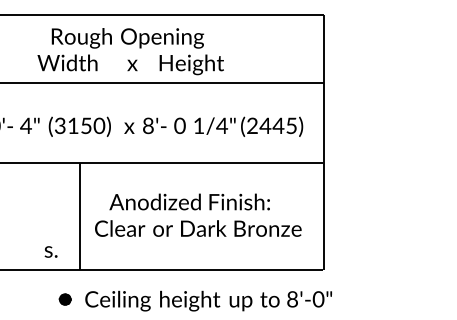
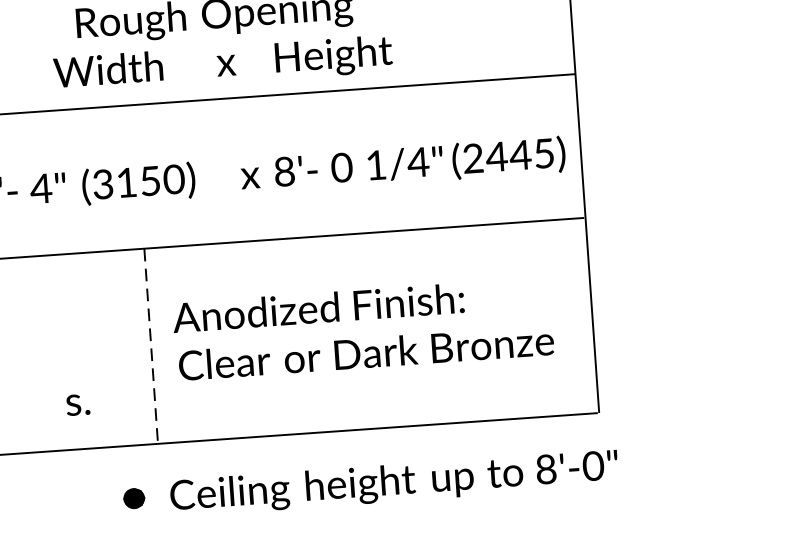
text: (213, 126) -> (402, 164), moved
text: (189, 201) -> (317, 307), moved
line: (80, 216) -> (151, 346), solid -> dashed
text: (50, 251) -> (77, 404), moved

